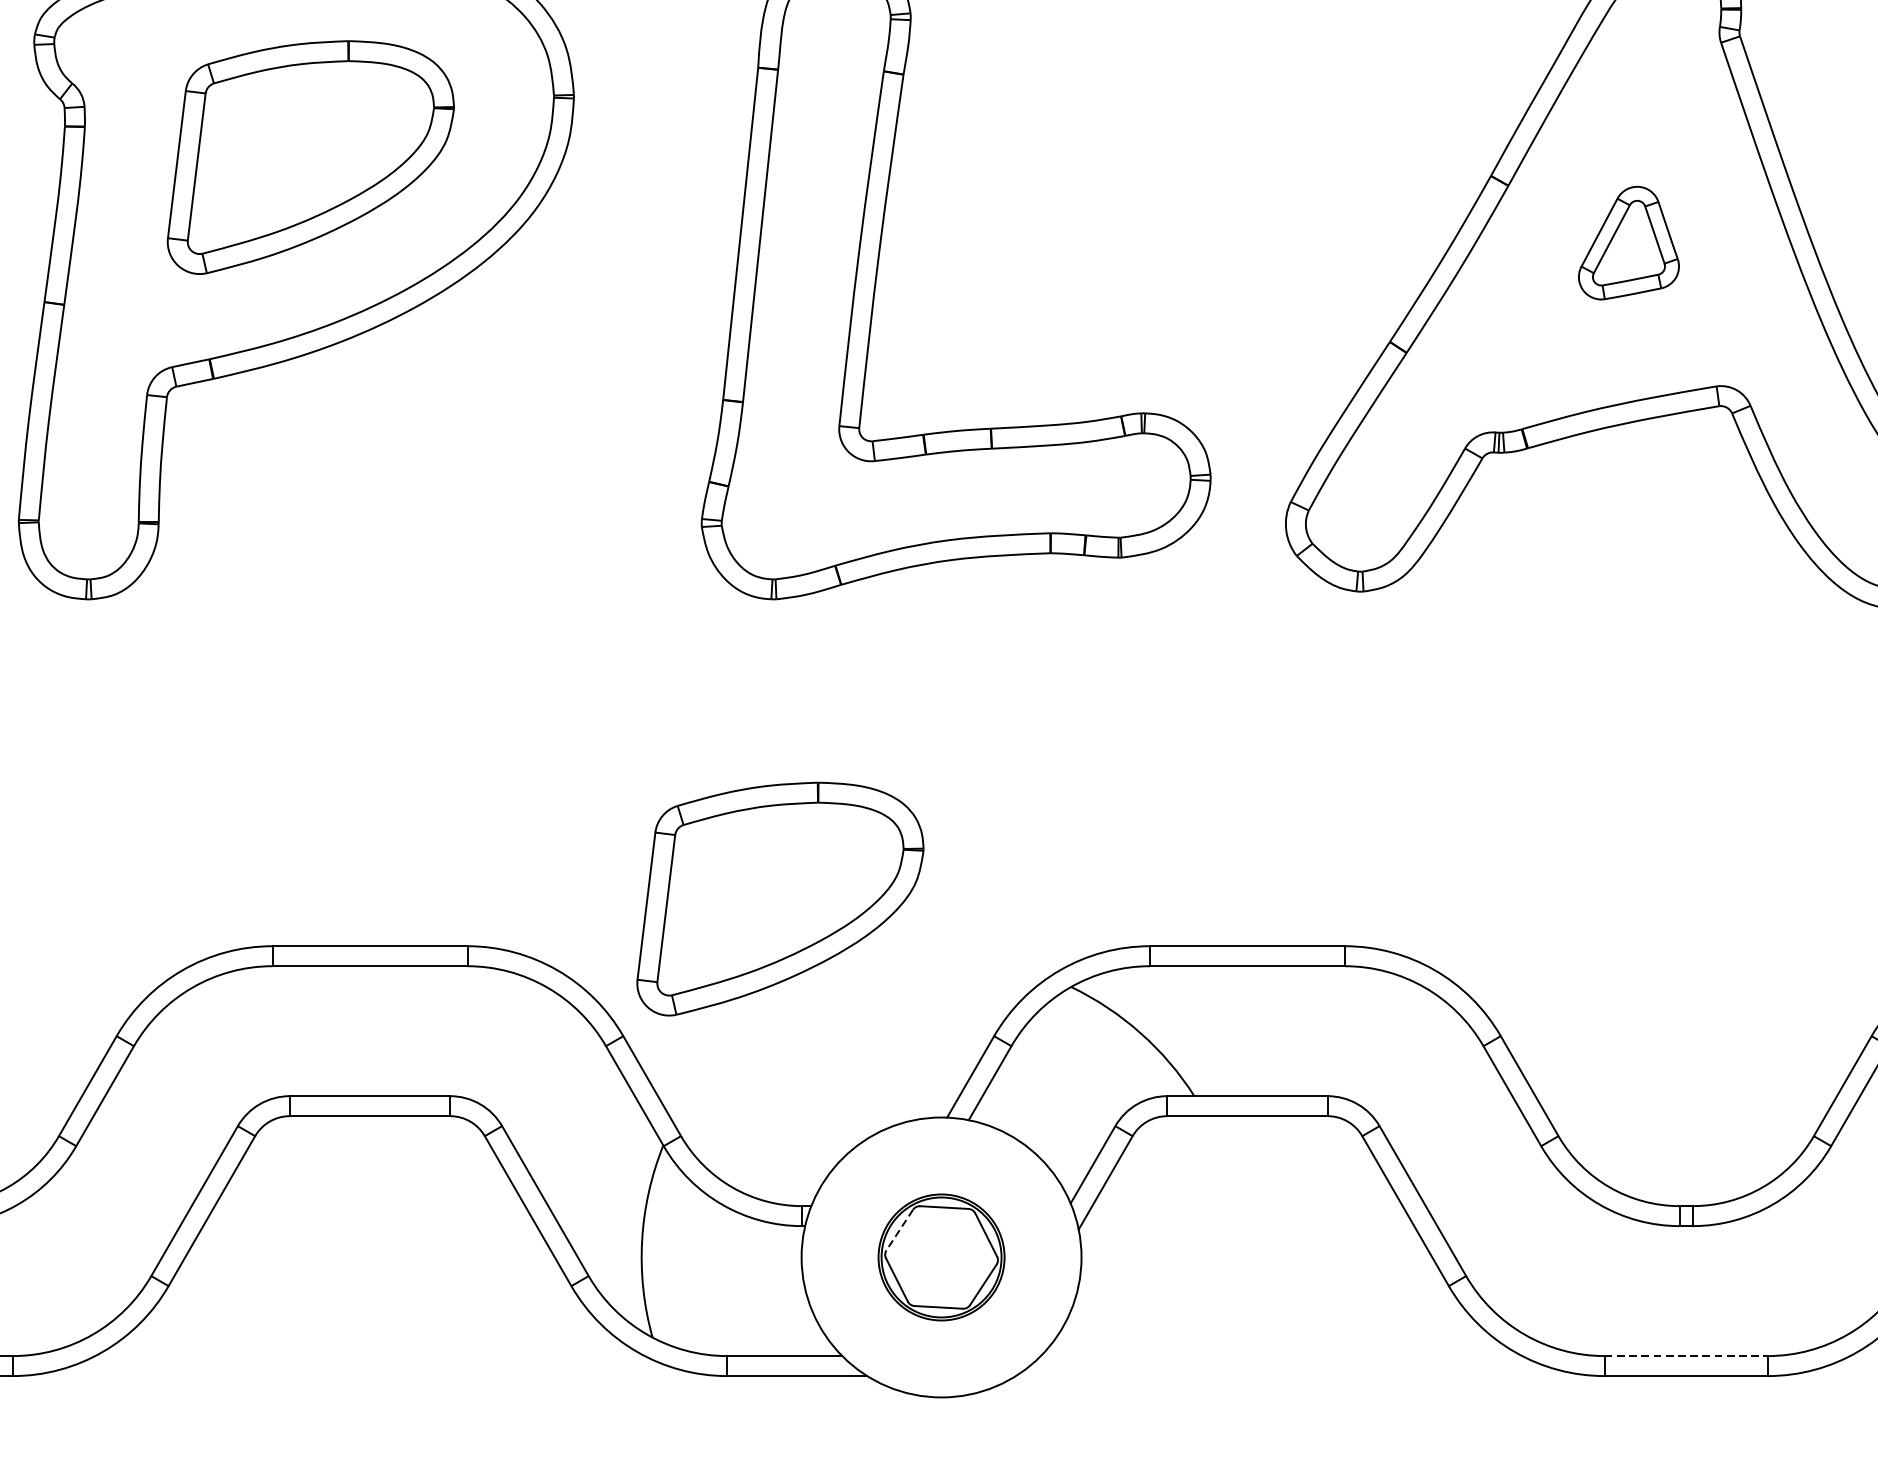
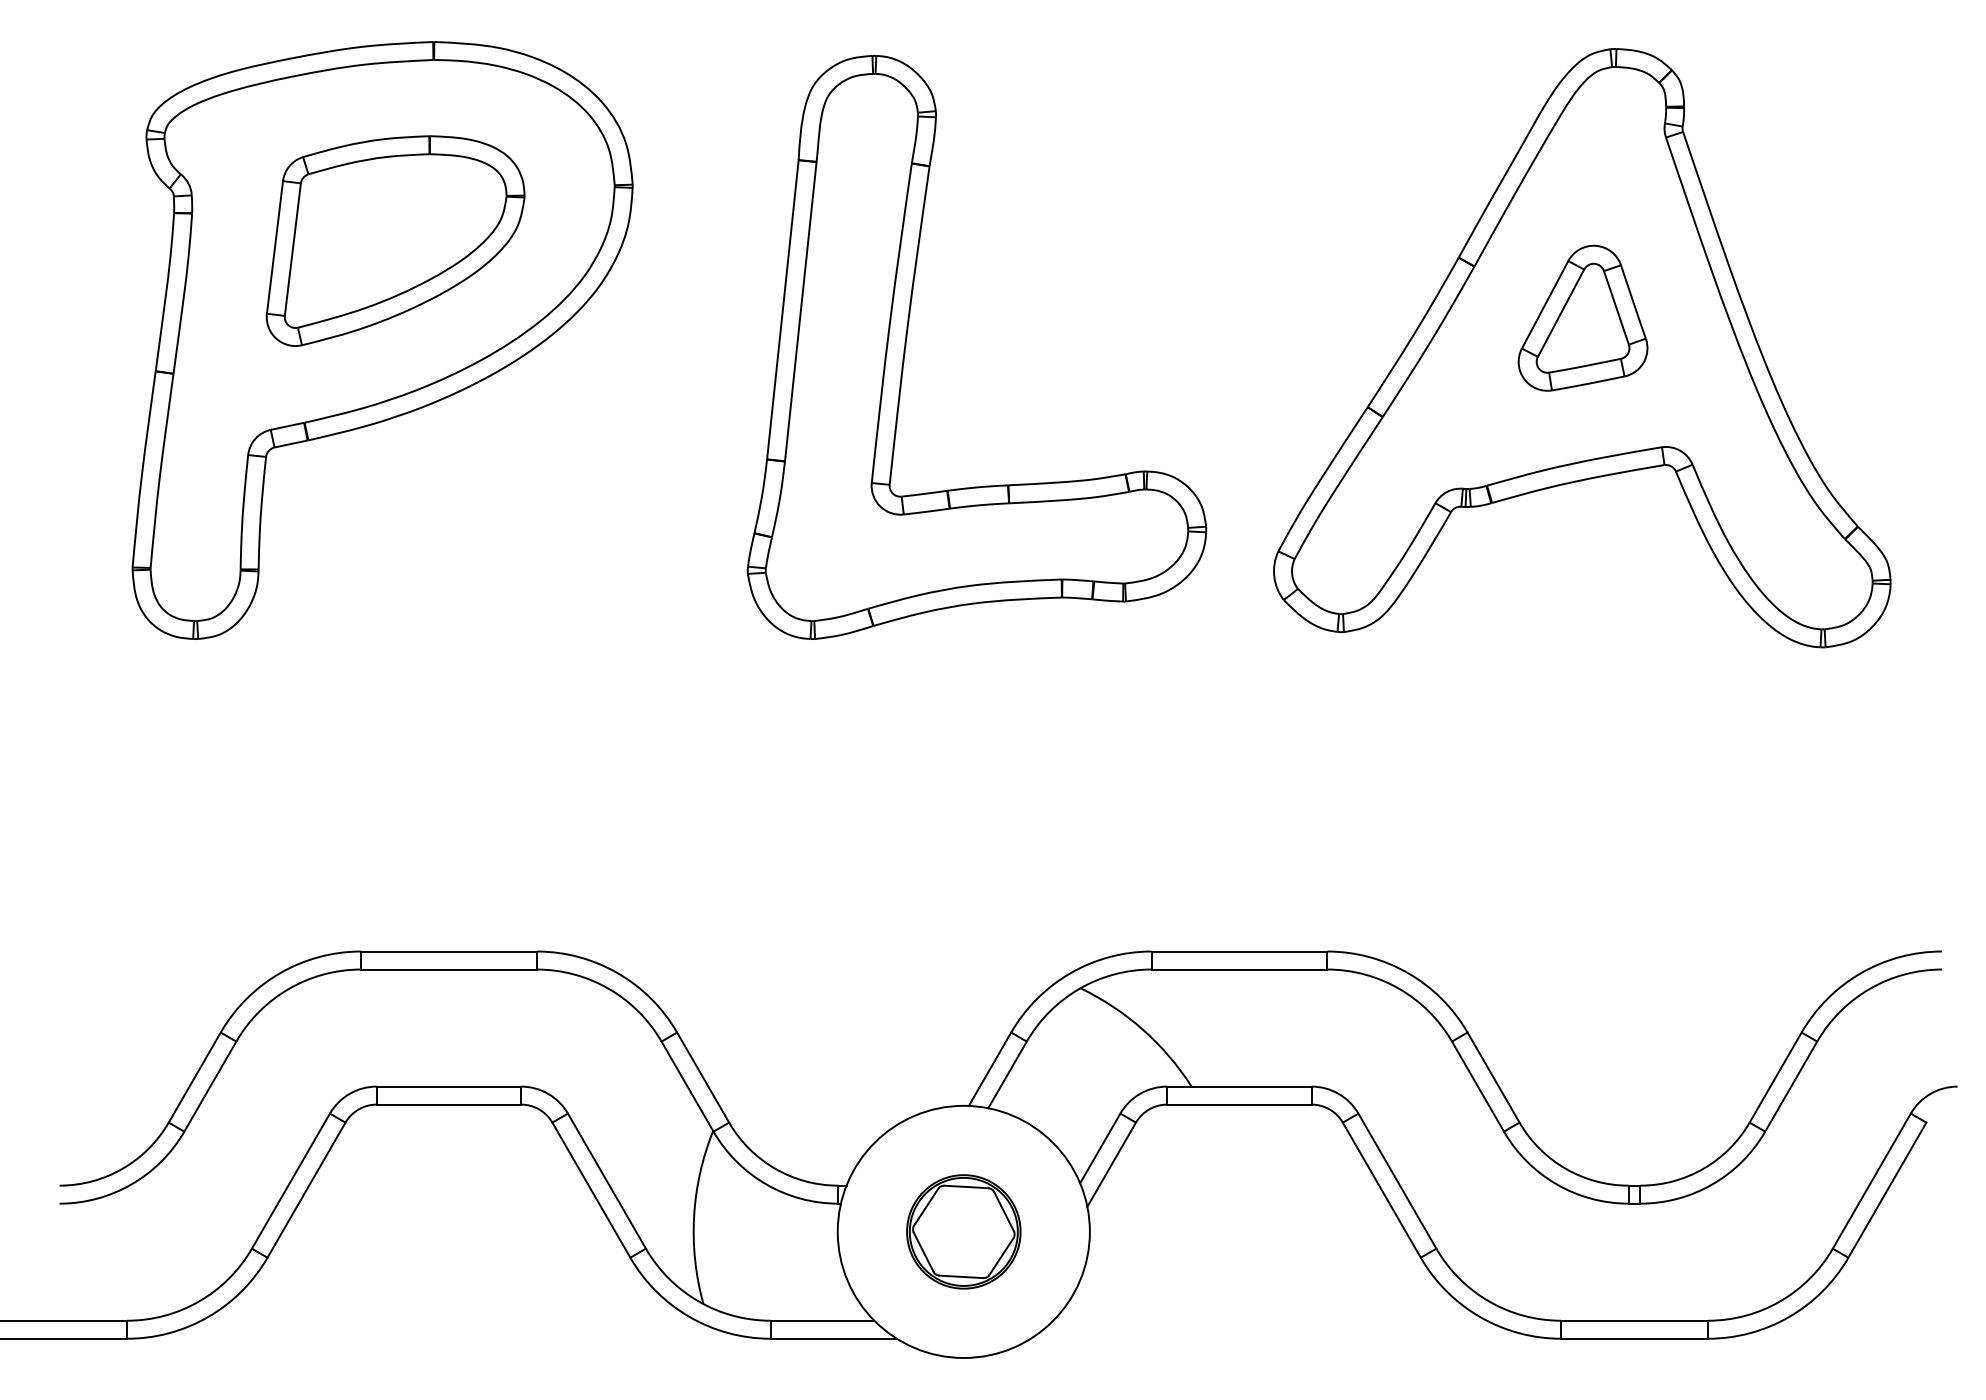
part: (1628, 242) -> (1582, 317), size x1.43
part: (780, 898) -> (818, 908), removed
line: (900, 1230) -> (926, 1207), dashed -> solid
line: (1687, 1355) -> (1635, 1320), dashed -> solid

